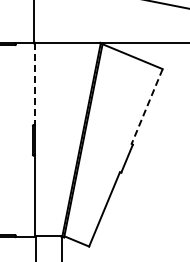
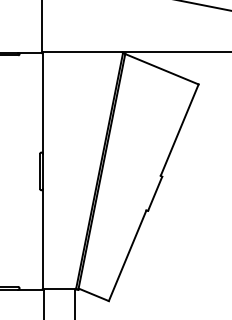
line: (35, 84) -> (43, 103), dashed -> solid
line: (147, 106) -> (180, 130), dashed -> solid

